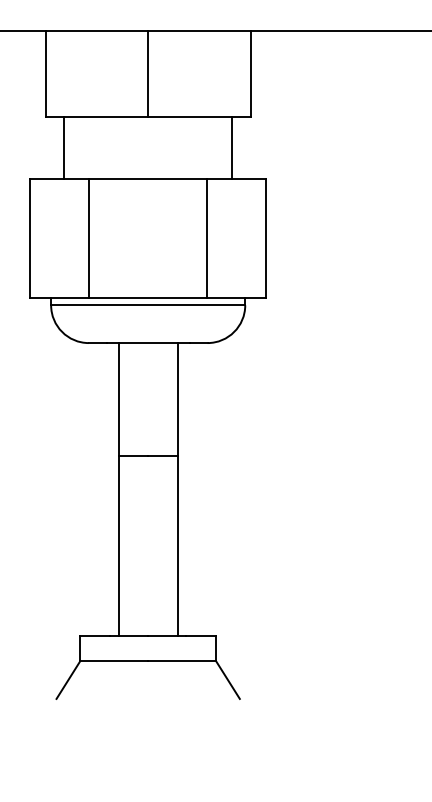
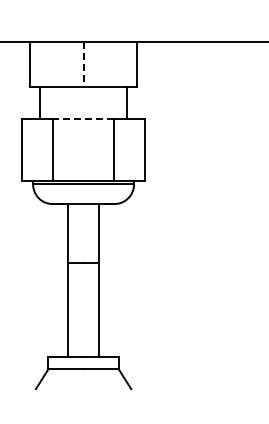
line: (148, 74) -> (83, 64), solid -> dashed
line: (148, 178) -> (83, 118), solid -> dashed

